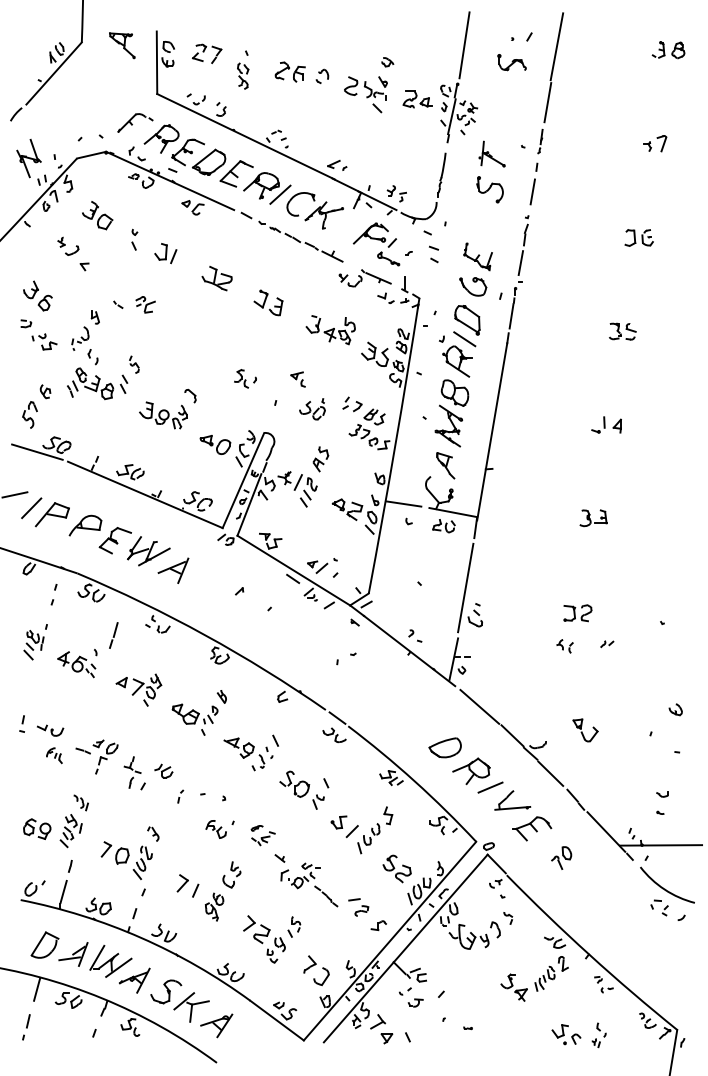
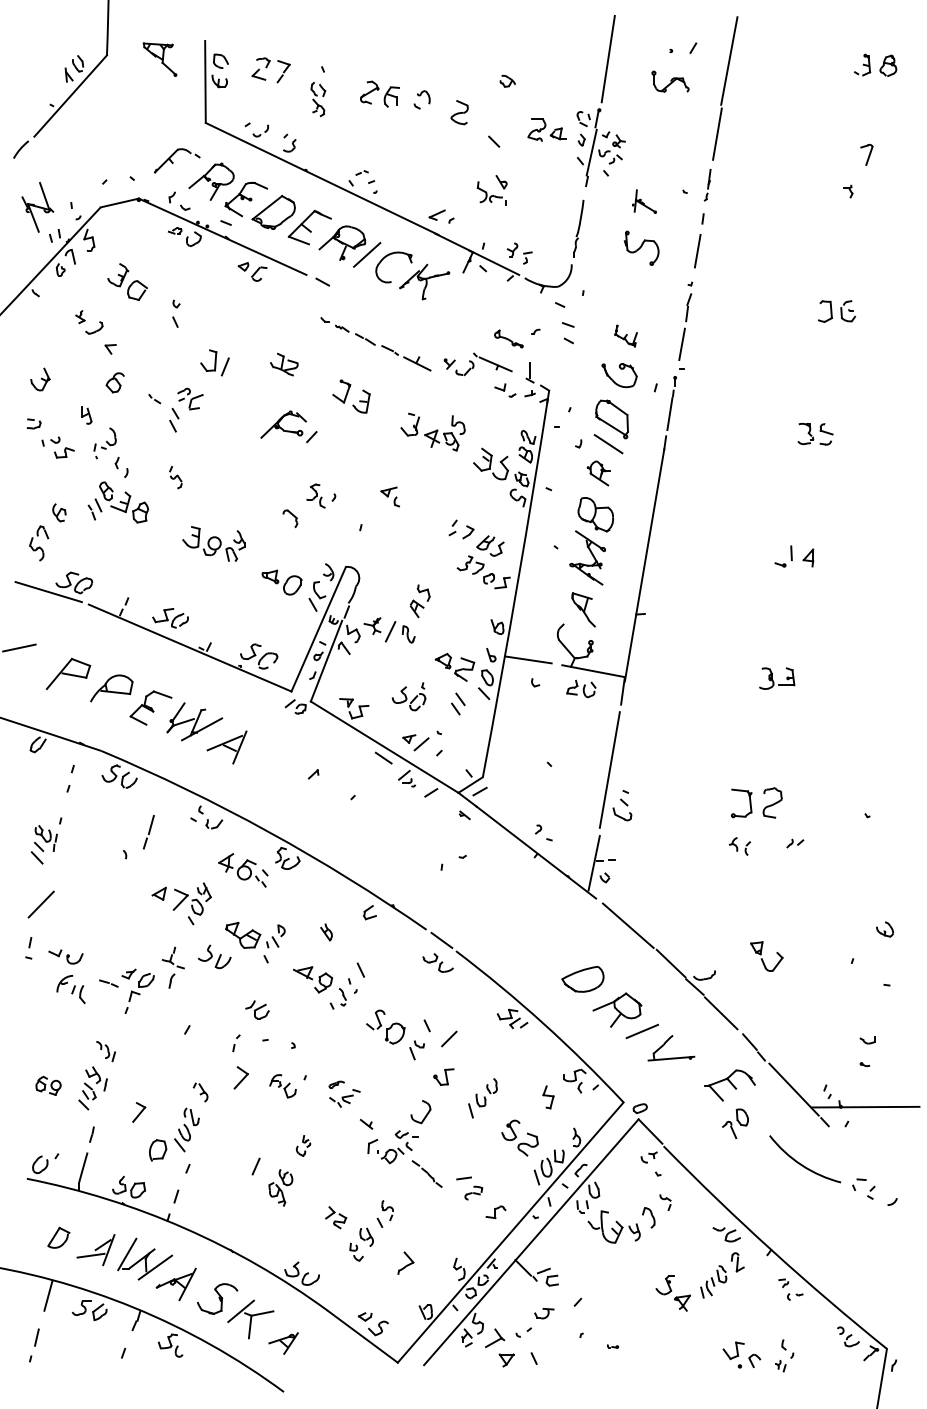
part: (375, 88) -> (491, 190), moved
part: (661, 143) -> (866, 154), moved
part: (492, 154) -> (644, 201), size x0.7
part: (374, 234) -> (288, 426), moved
part: (300, 241) -> (375, 344), moved
part: (165, 253) -> (214, 362), moved
part: (477, 256) -> (625, 335), size x0.6
part: (217, 278) -> (284, 364), size x0.7
part: (44, 302) -> (114, 382), moved
part: (95, 317) -> (86, 415), moved
part: (457, 361) -> (598, 473), size x0.6
part: (124, 384) -> (174, 420), moved
part: (190, 396) -> (290, 518), moved
part: (312, 408) -> (408, 696), moved
part: (305, 498) -> (458, 703), moved
line: (31, 508) -> (40, 904), moved
part: (577, 612) -> (756, 802), size x1.4
part: (76, 664) -> (243, 870), moved
part: (221, 696) -> (326, 932), moved
part: (53, 755) -> (70, 989), size x1.4
part: (163, 770) -> (257, 1009), moved
part: (131, 772) -> (172, 967), moved
part: (388, 815) -> (548, 1097), moved
part: (37, 828) -> (48, 1085), size x0.7
part: (531, 828) -> (729, 1085), moved
line: (352, 831) -> (449, 1038), moved
part: (122, 856) -> (158, 1150), moved
part: (231, 874) -> (303, 1145), size x0.6
part: (182, 883) -> (240, 1077), moved
arc: (664, 888) -> (801, 1163), moved
part: (256, 929) -> (335, 1217), size x0.6
part: (163, 932) -> (214, 956), moved
part: (44, 944) -> (58, 1237), size x0.6
part: (321, 976) -> (420, 1112), moved
part: (405, 991) -> (523, 1332), moved
part: (216, 1025) -> (283, 1343), size x0.7

